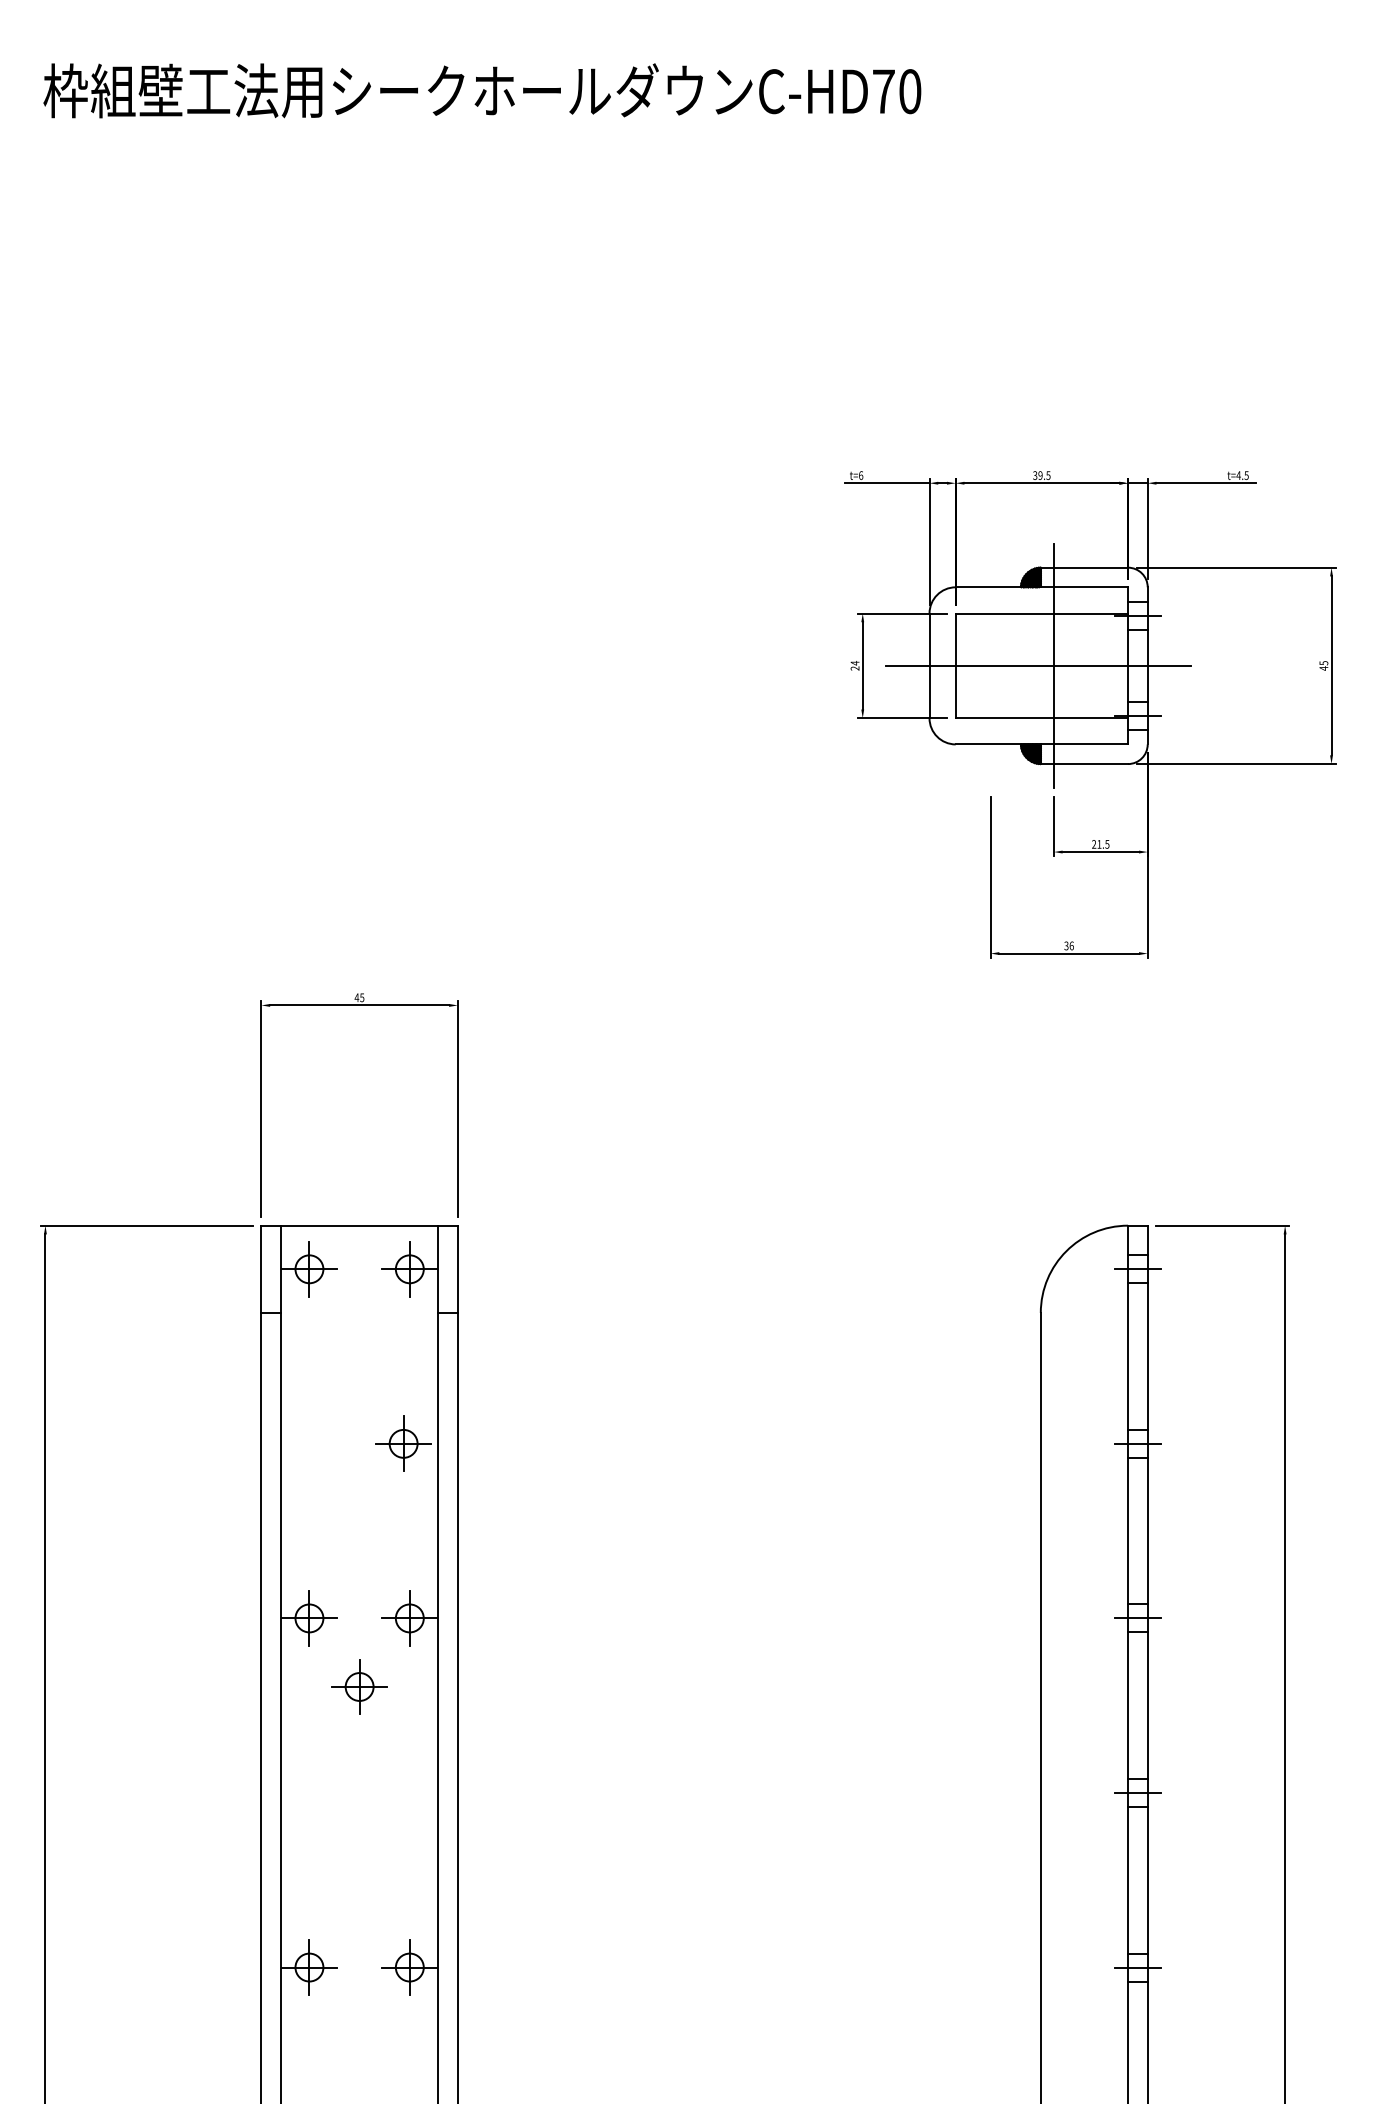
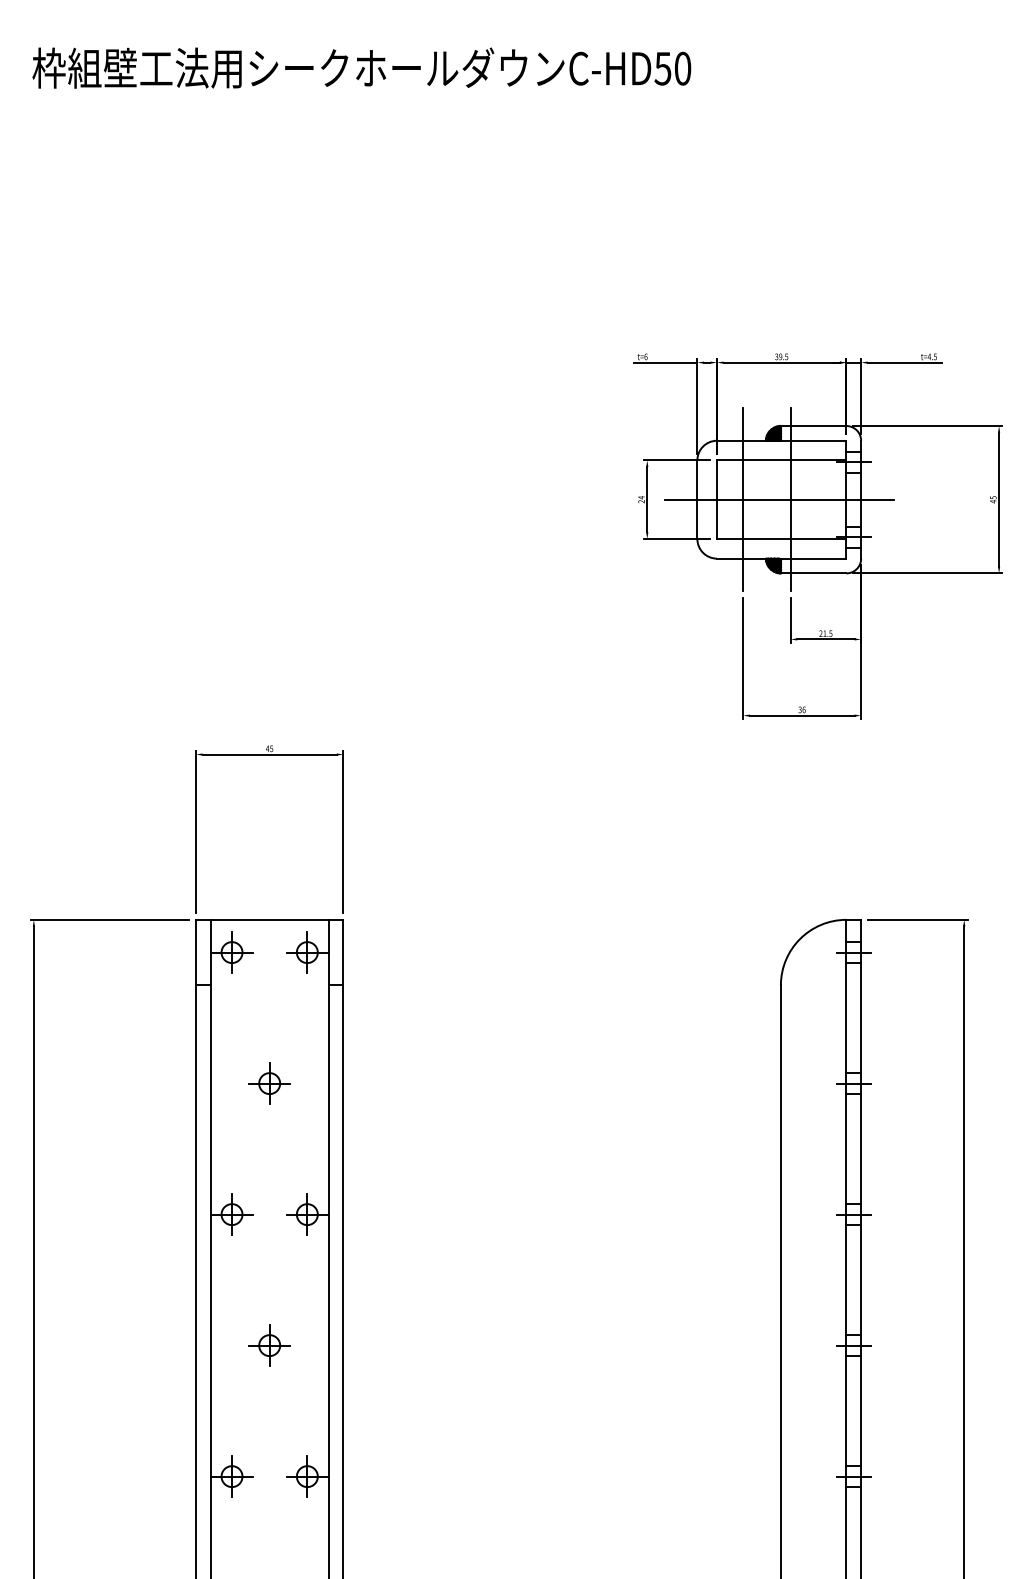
text: (883, 91) -> (662, 68), C-HD70 -> C-HD50
line: (990, 665) -> (743, 499), added
part: (403, 1443) -> (269, 1083), moved
part: (359, 1686) -> (269, 1345), moved

